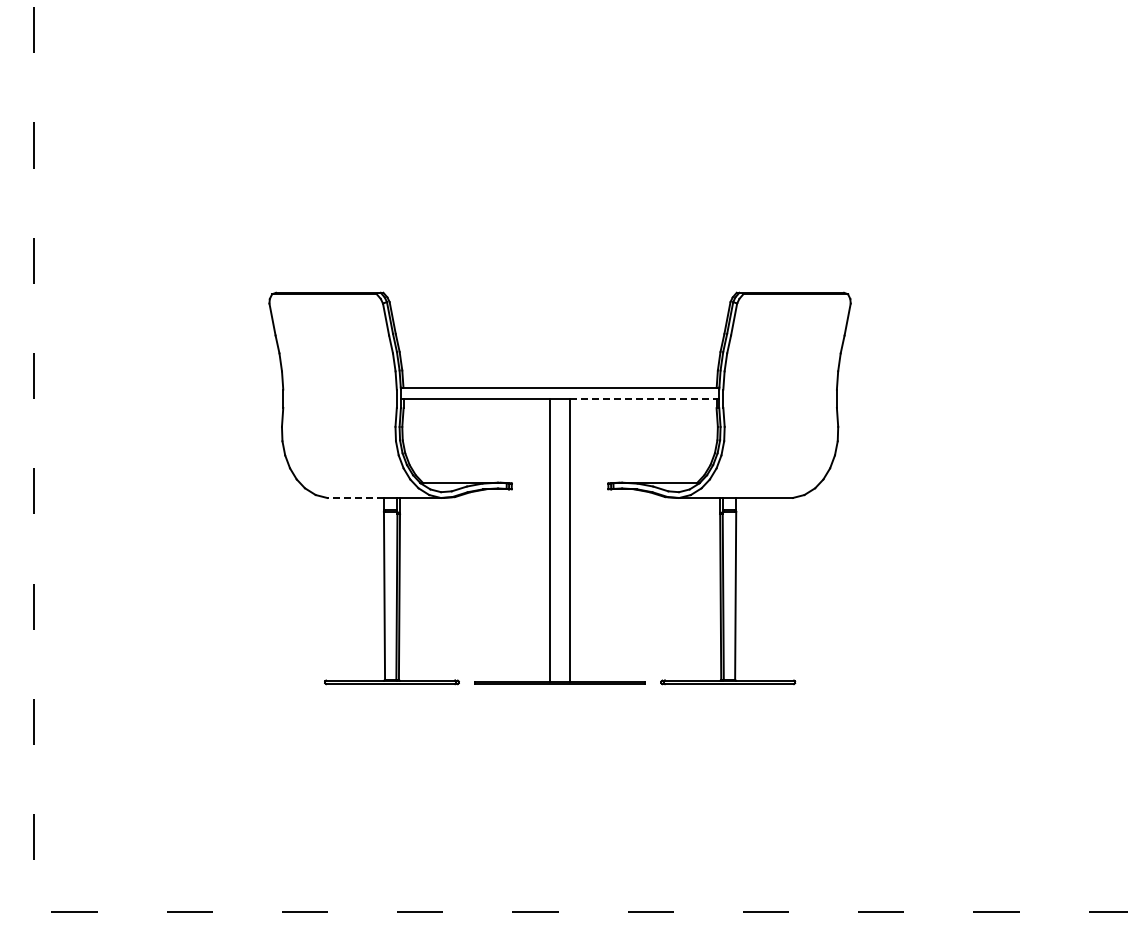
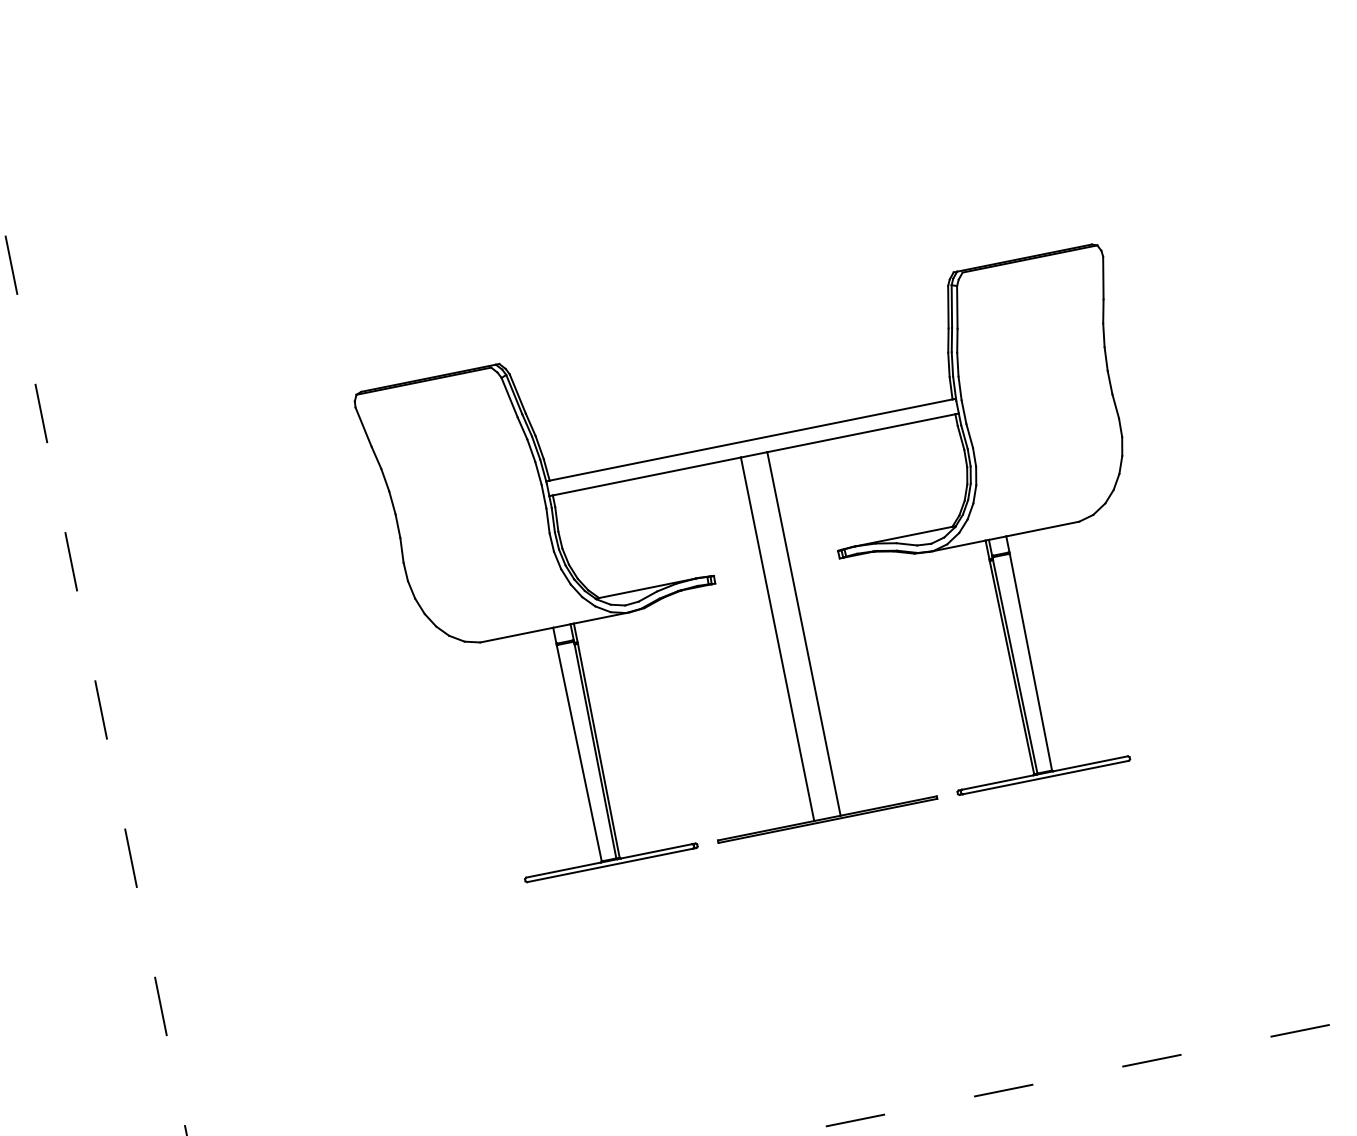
line: (643, 399) -> (861, 433), dashed -> solid
line: (355, 497) -> (516, 634), dashed -> solid

